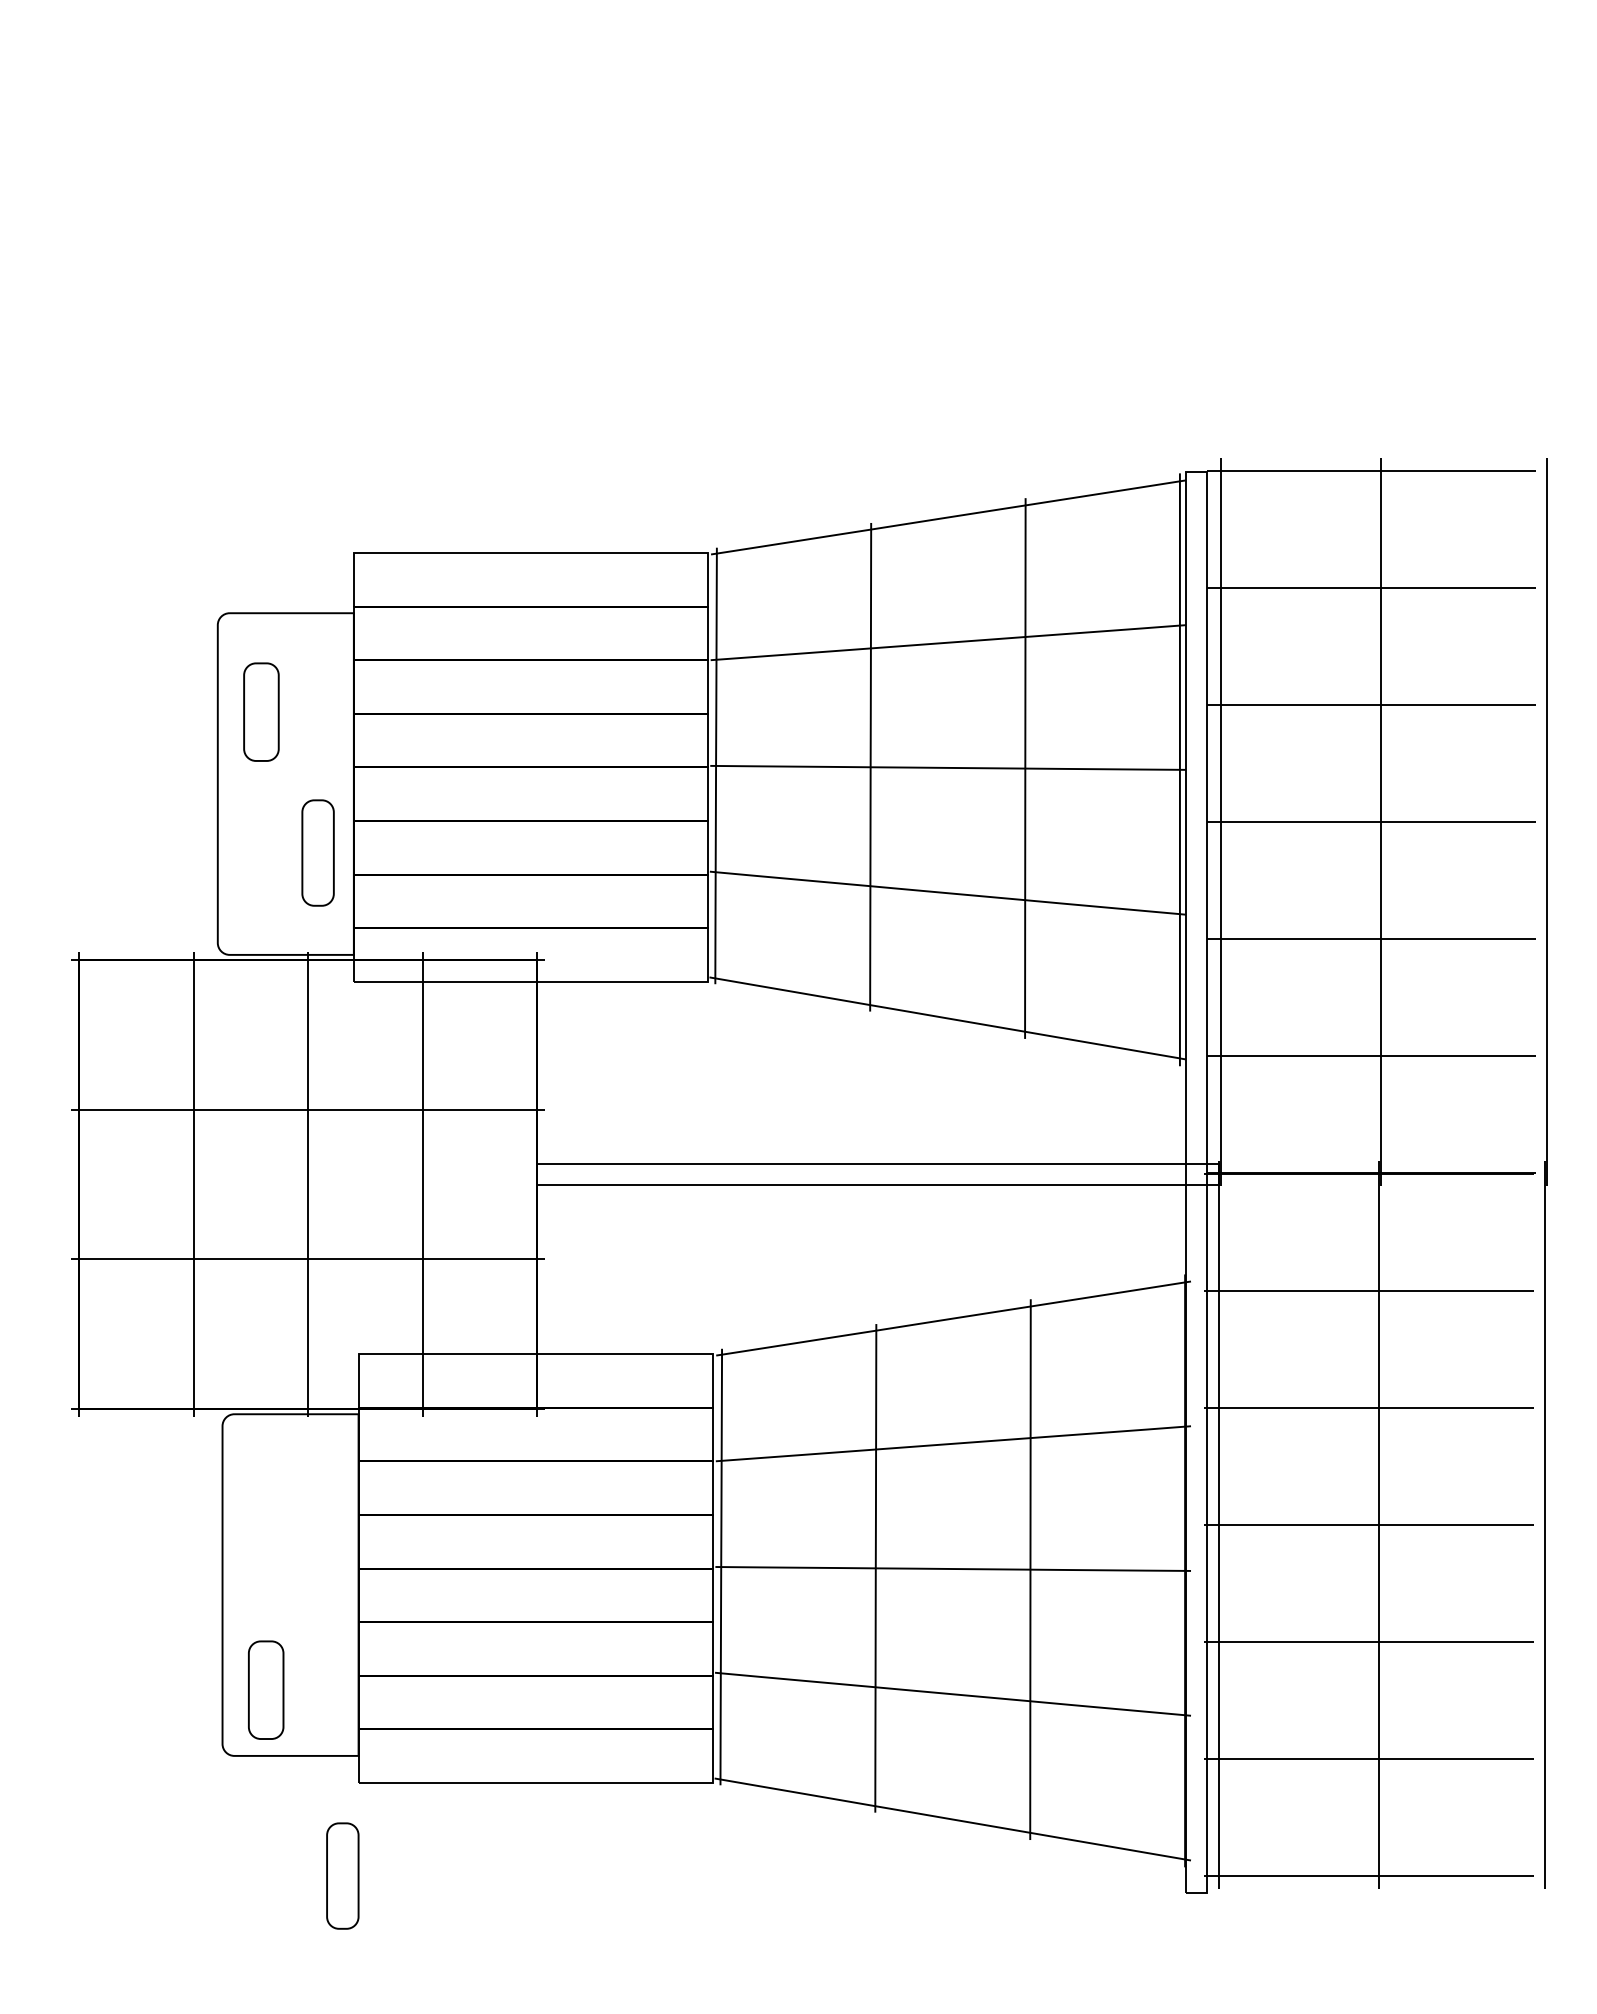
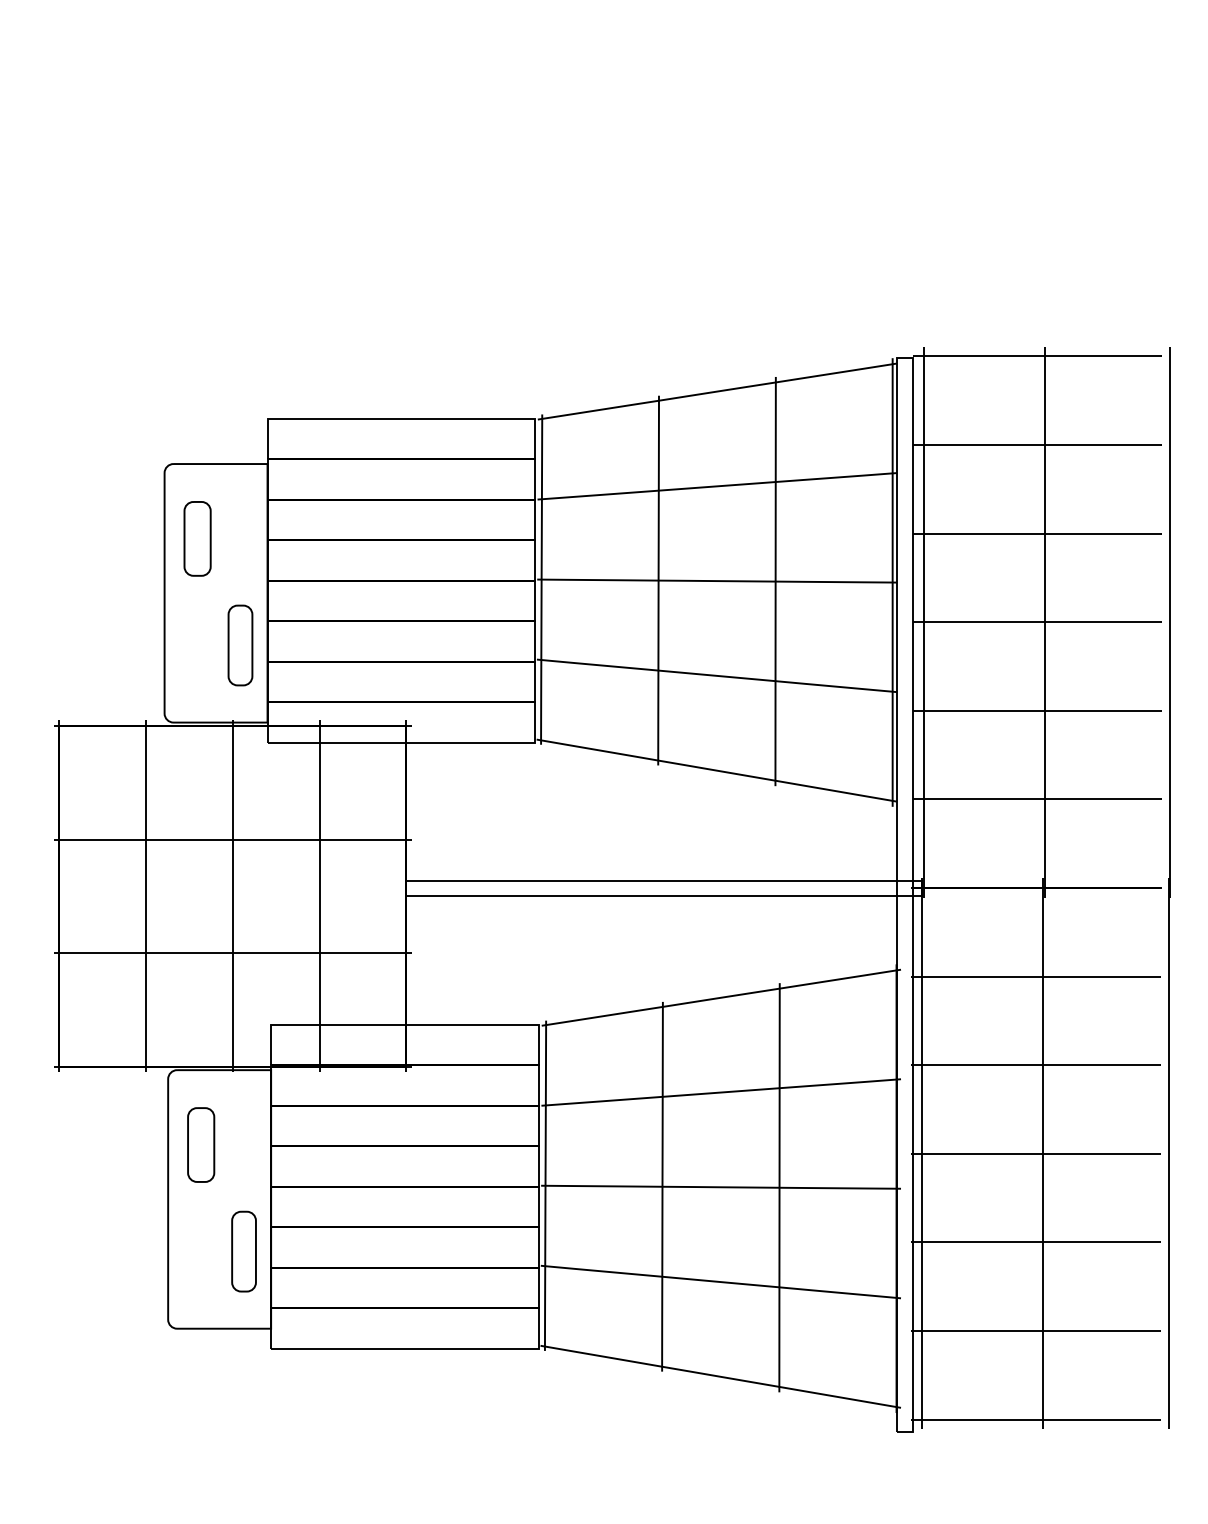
part: (266, 1689) -> (201, 1144), moved
part: (342, 1875) -> (243, 1251), moved

